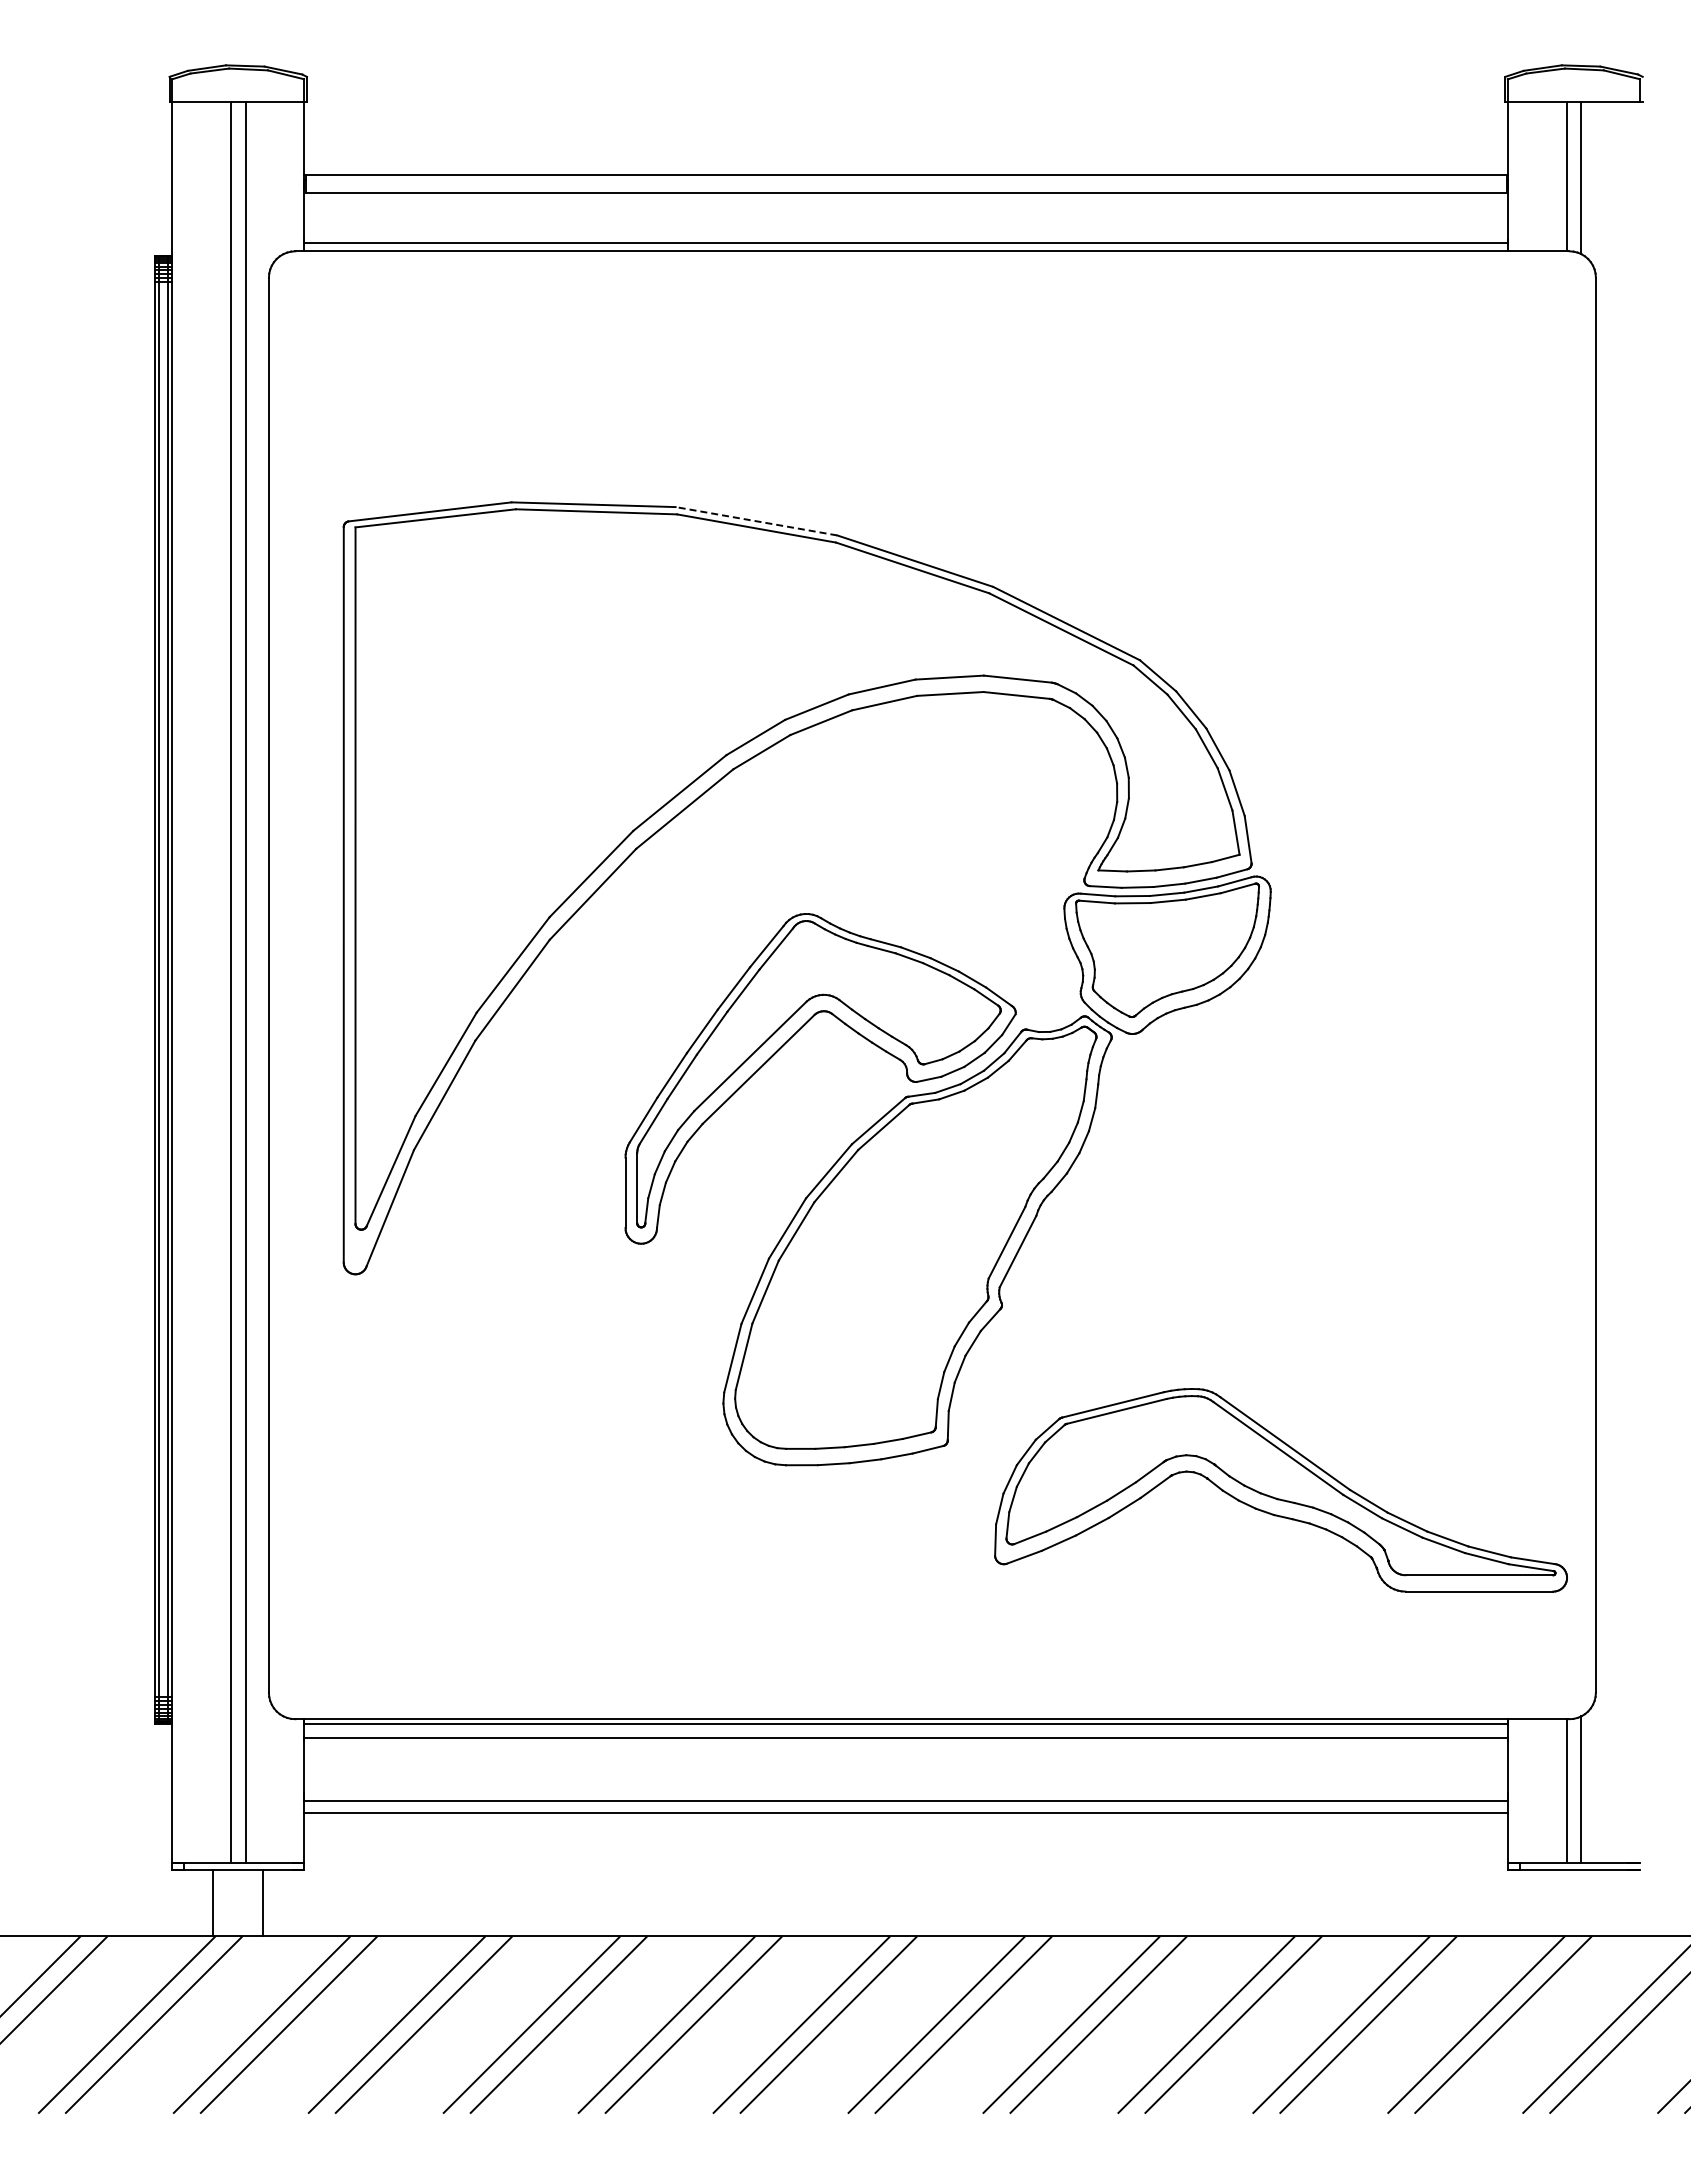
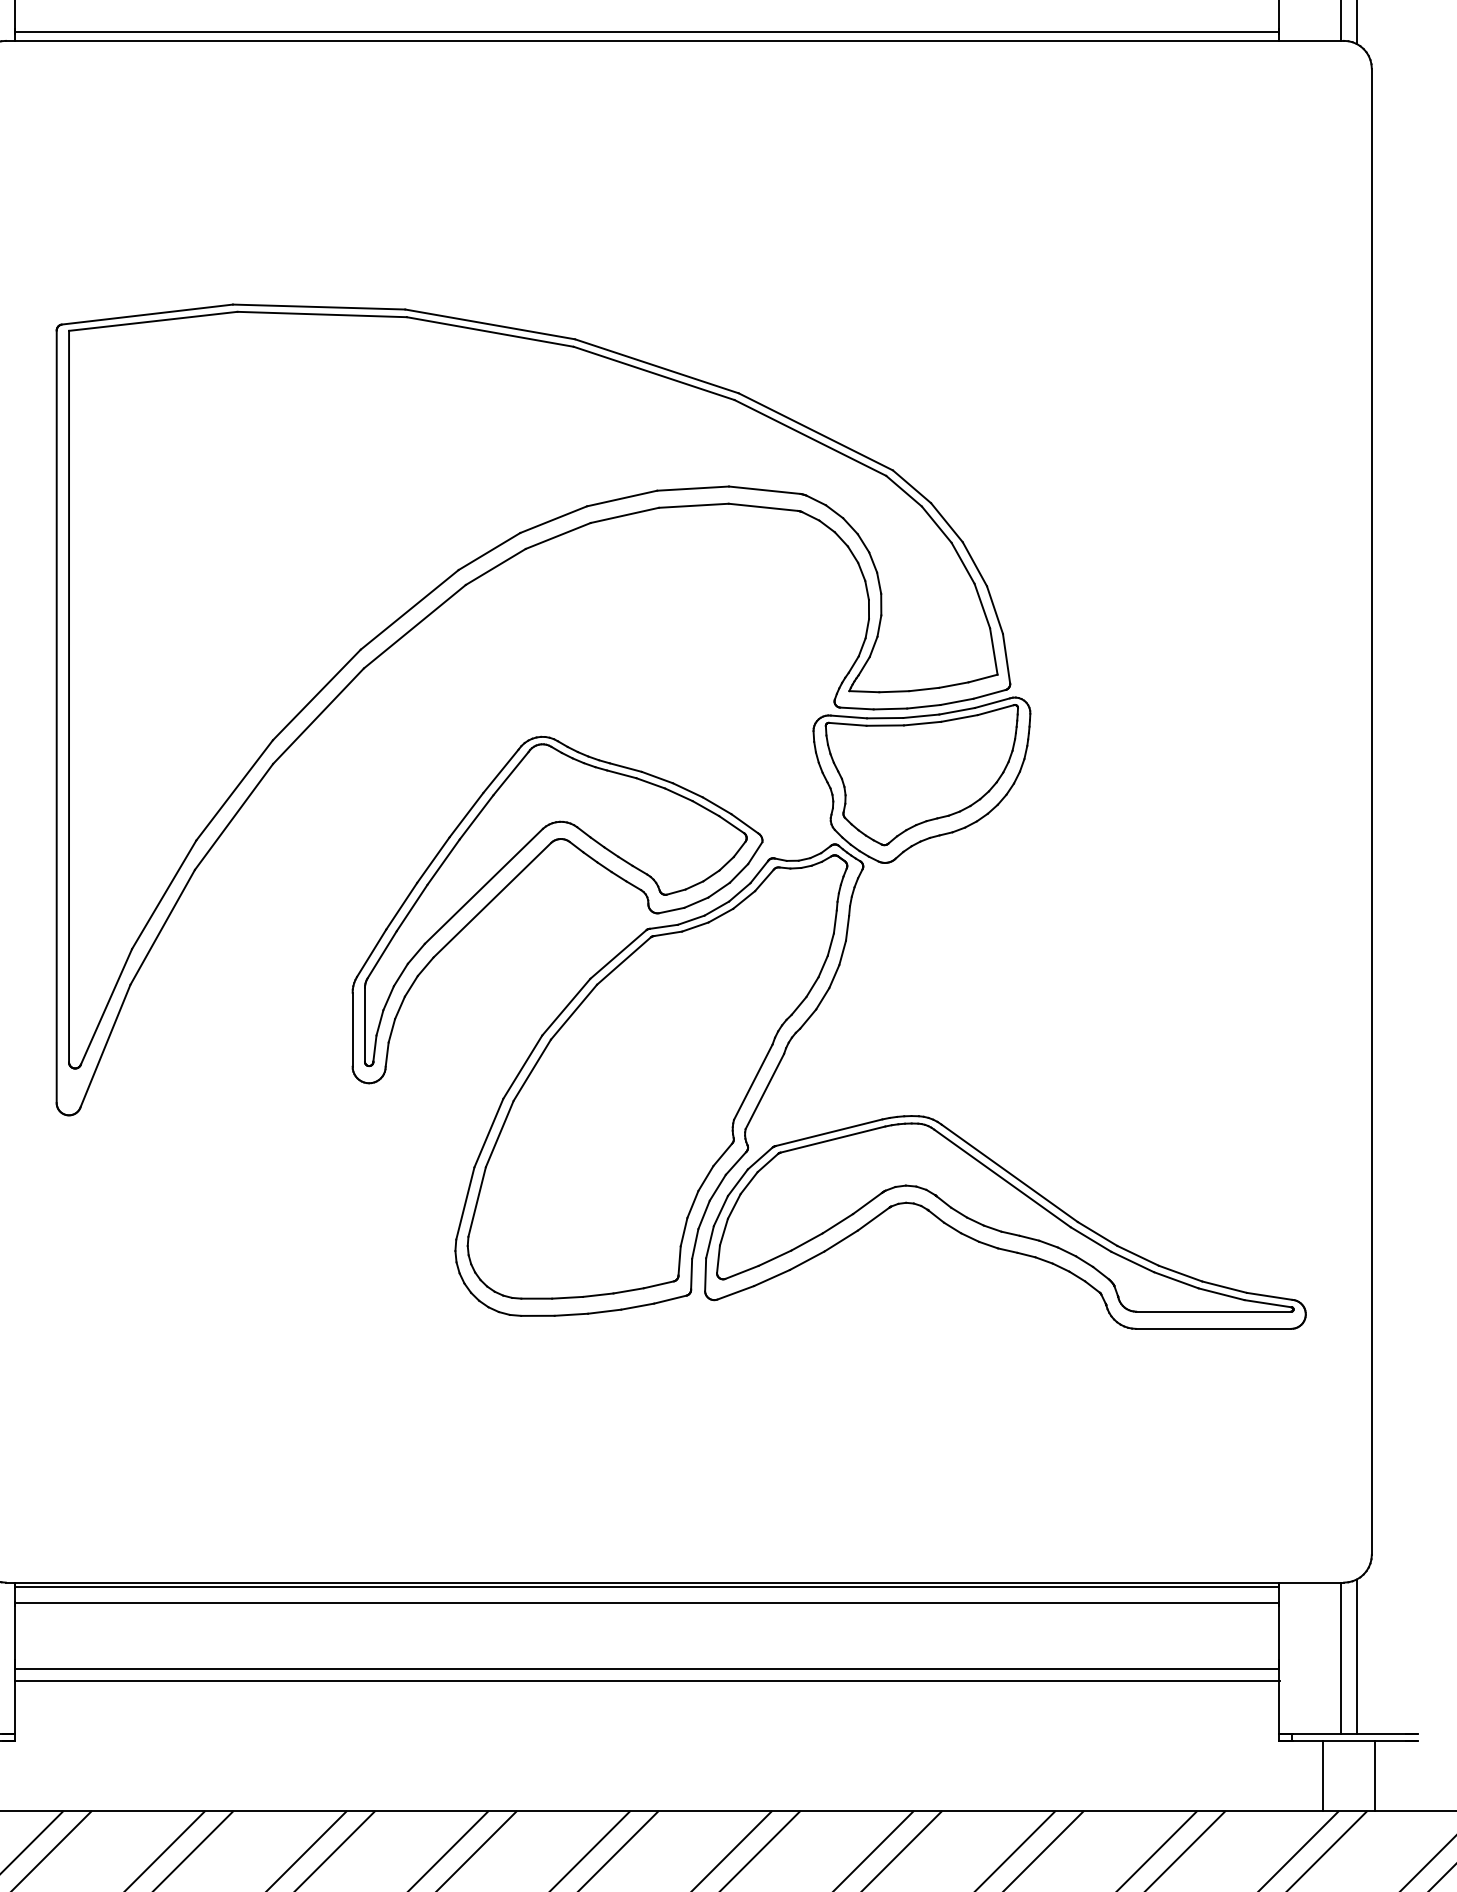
line: (755, 521) -> (489, 324), dashed -> solid
part: (1280, 1490) -> (1004, 1222), moved
line: (1549, 1903) -> (1323, 1776), added
line: (1599, 1903) -> (1375, 1776), added

